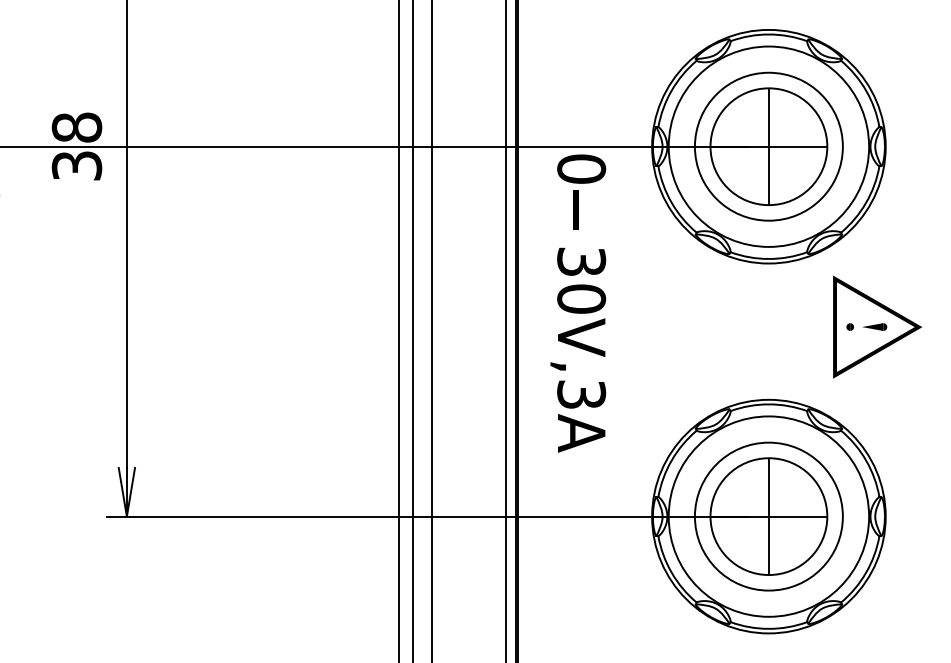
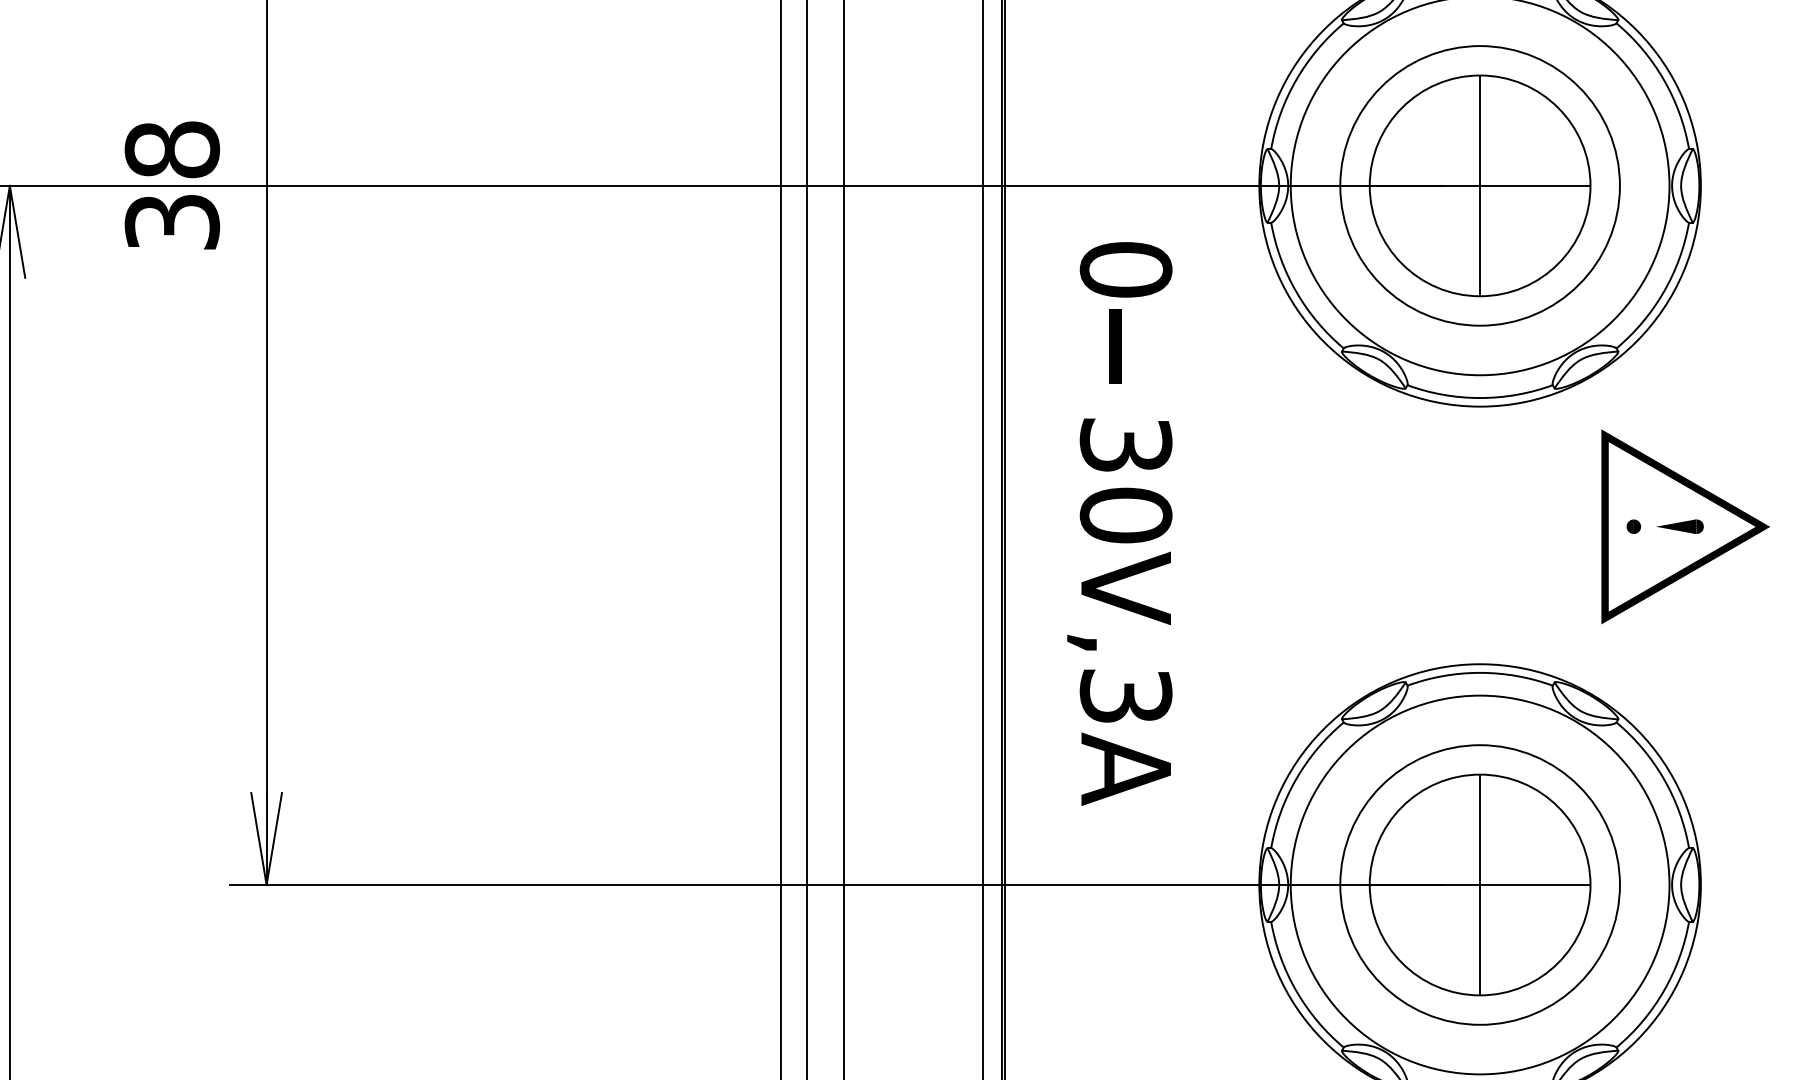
text: (578, 303) -> (1120, 523), moved

